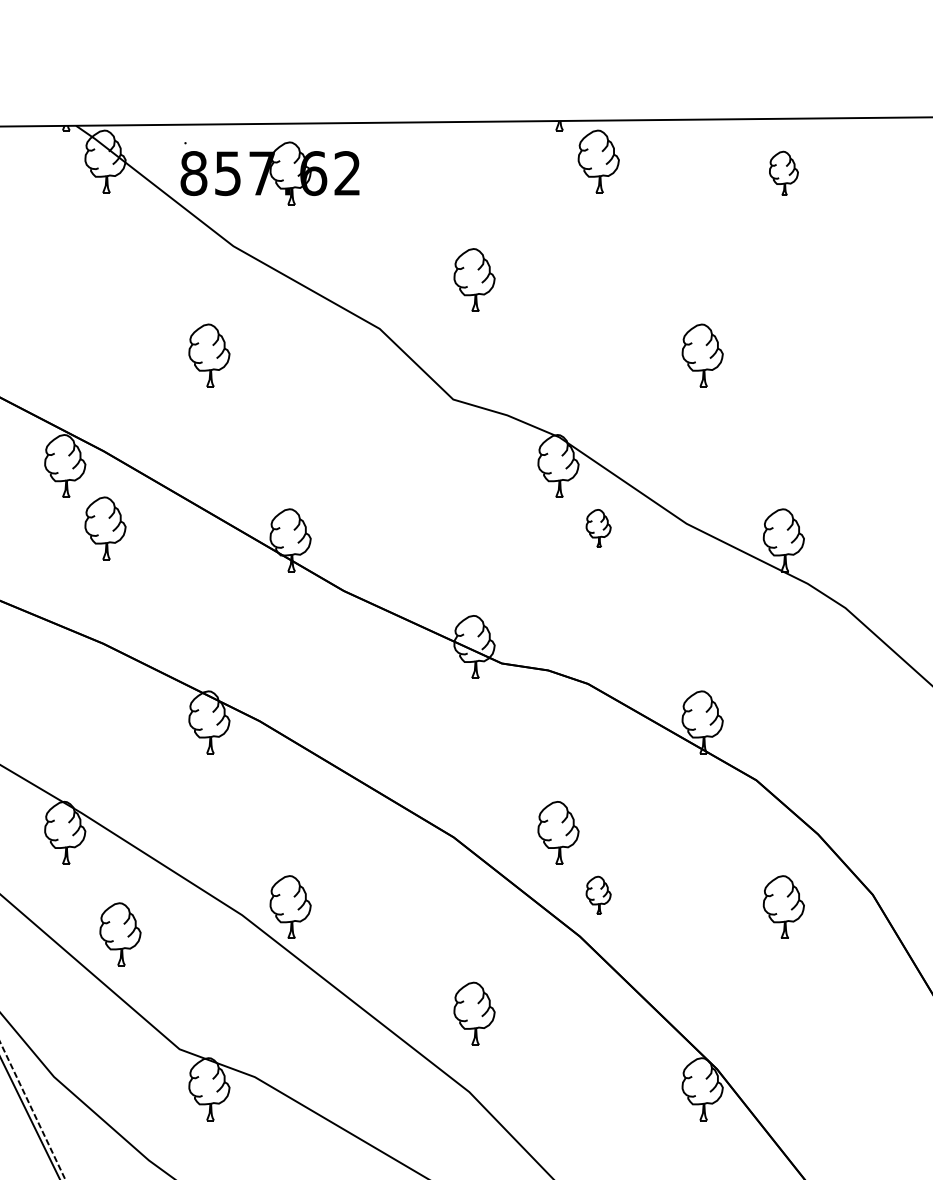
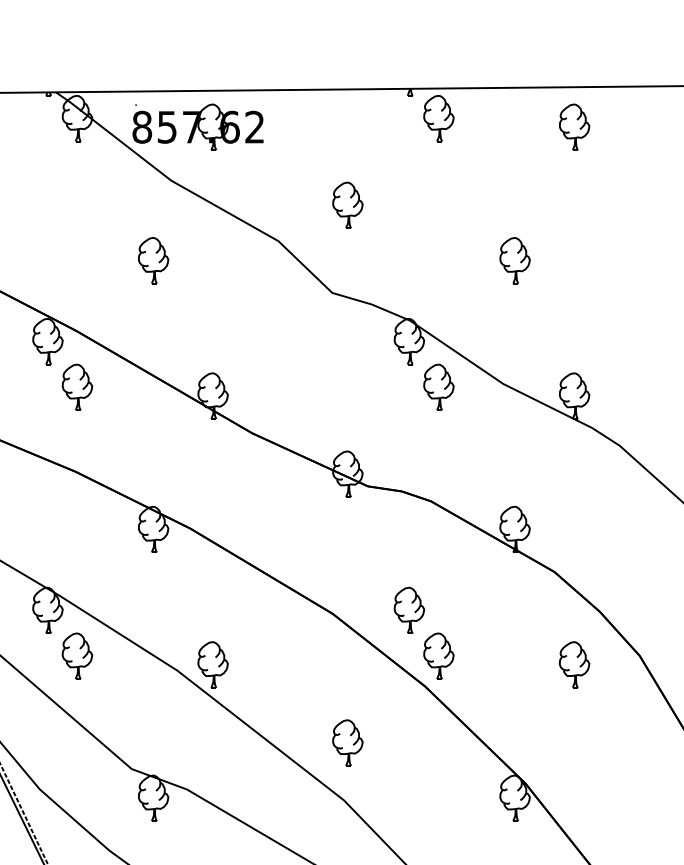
part: (783, 173) -> (574, 127), size x1.43
part: (598, 528) -> (438, 387), size x1.67
part: (598, 895) -> (438, 656), size x1.67
part: (120, 934) -> (77, 656), moved

